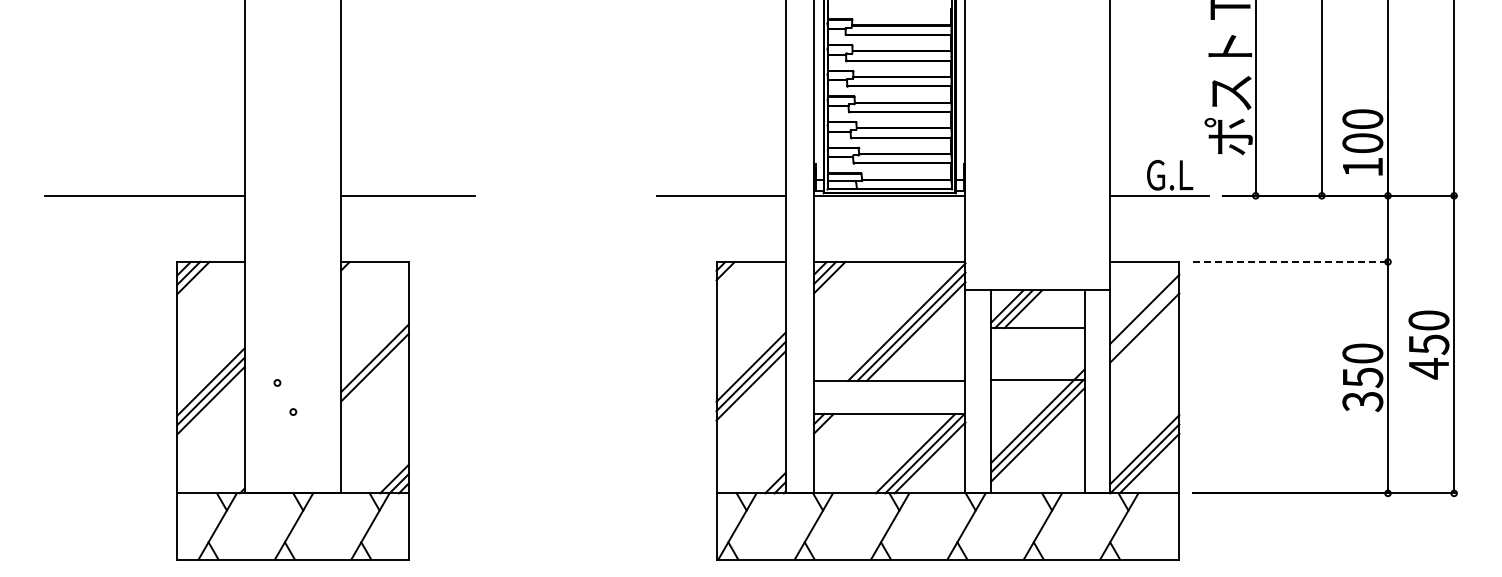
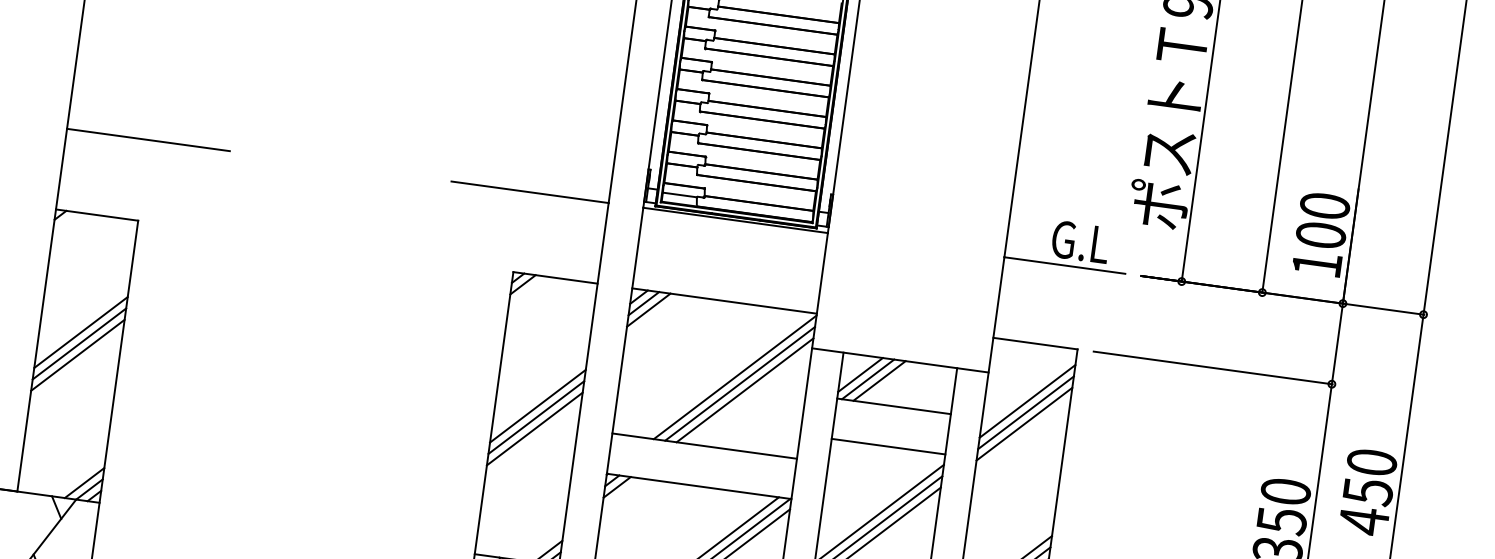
line: (1291, 261) -> (1214, 367), dashed -> solid
line: (1144, 318) -> (1025, 412), added
line: (374, 376) -> (77, 354), added
line: (1037, 380) -> (888, 447), moved

